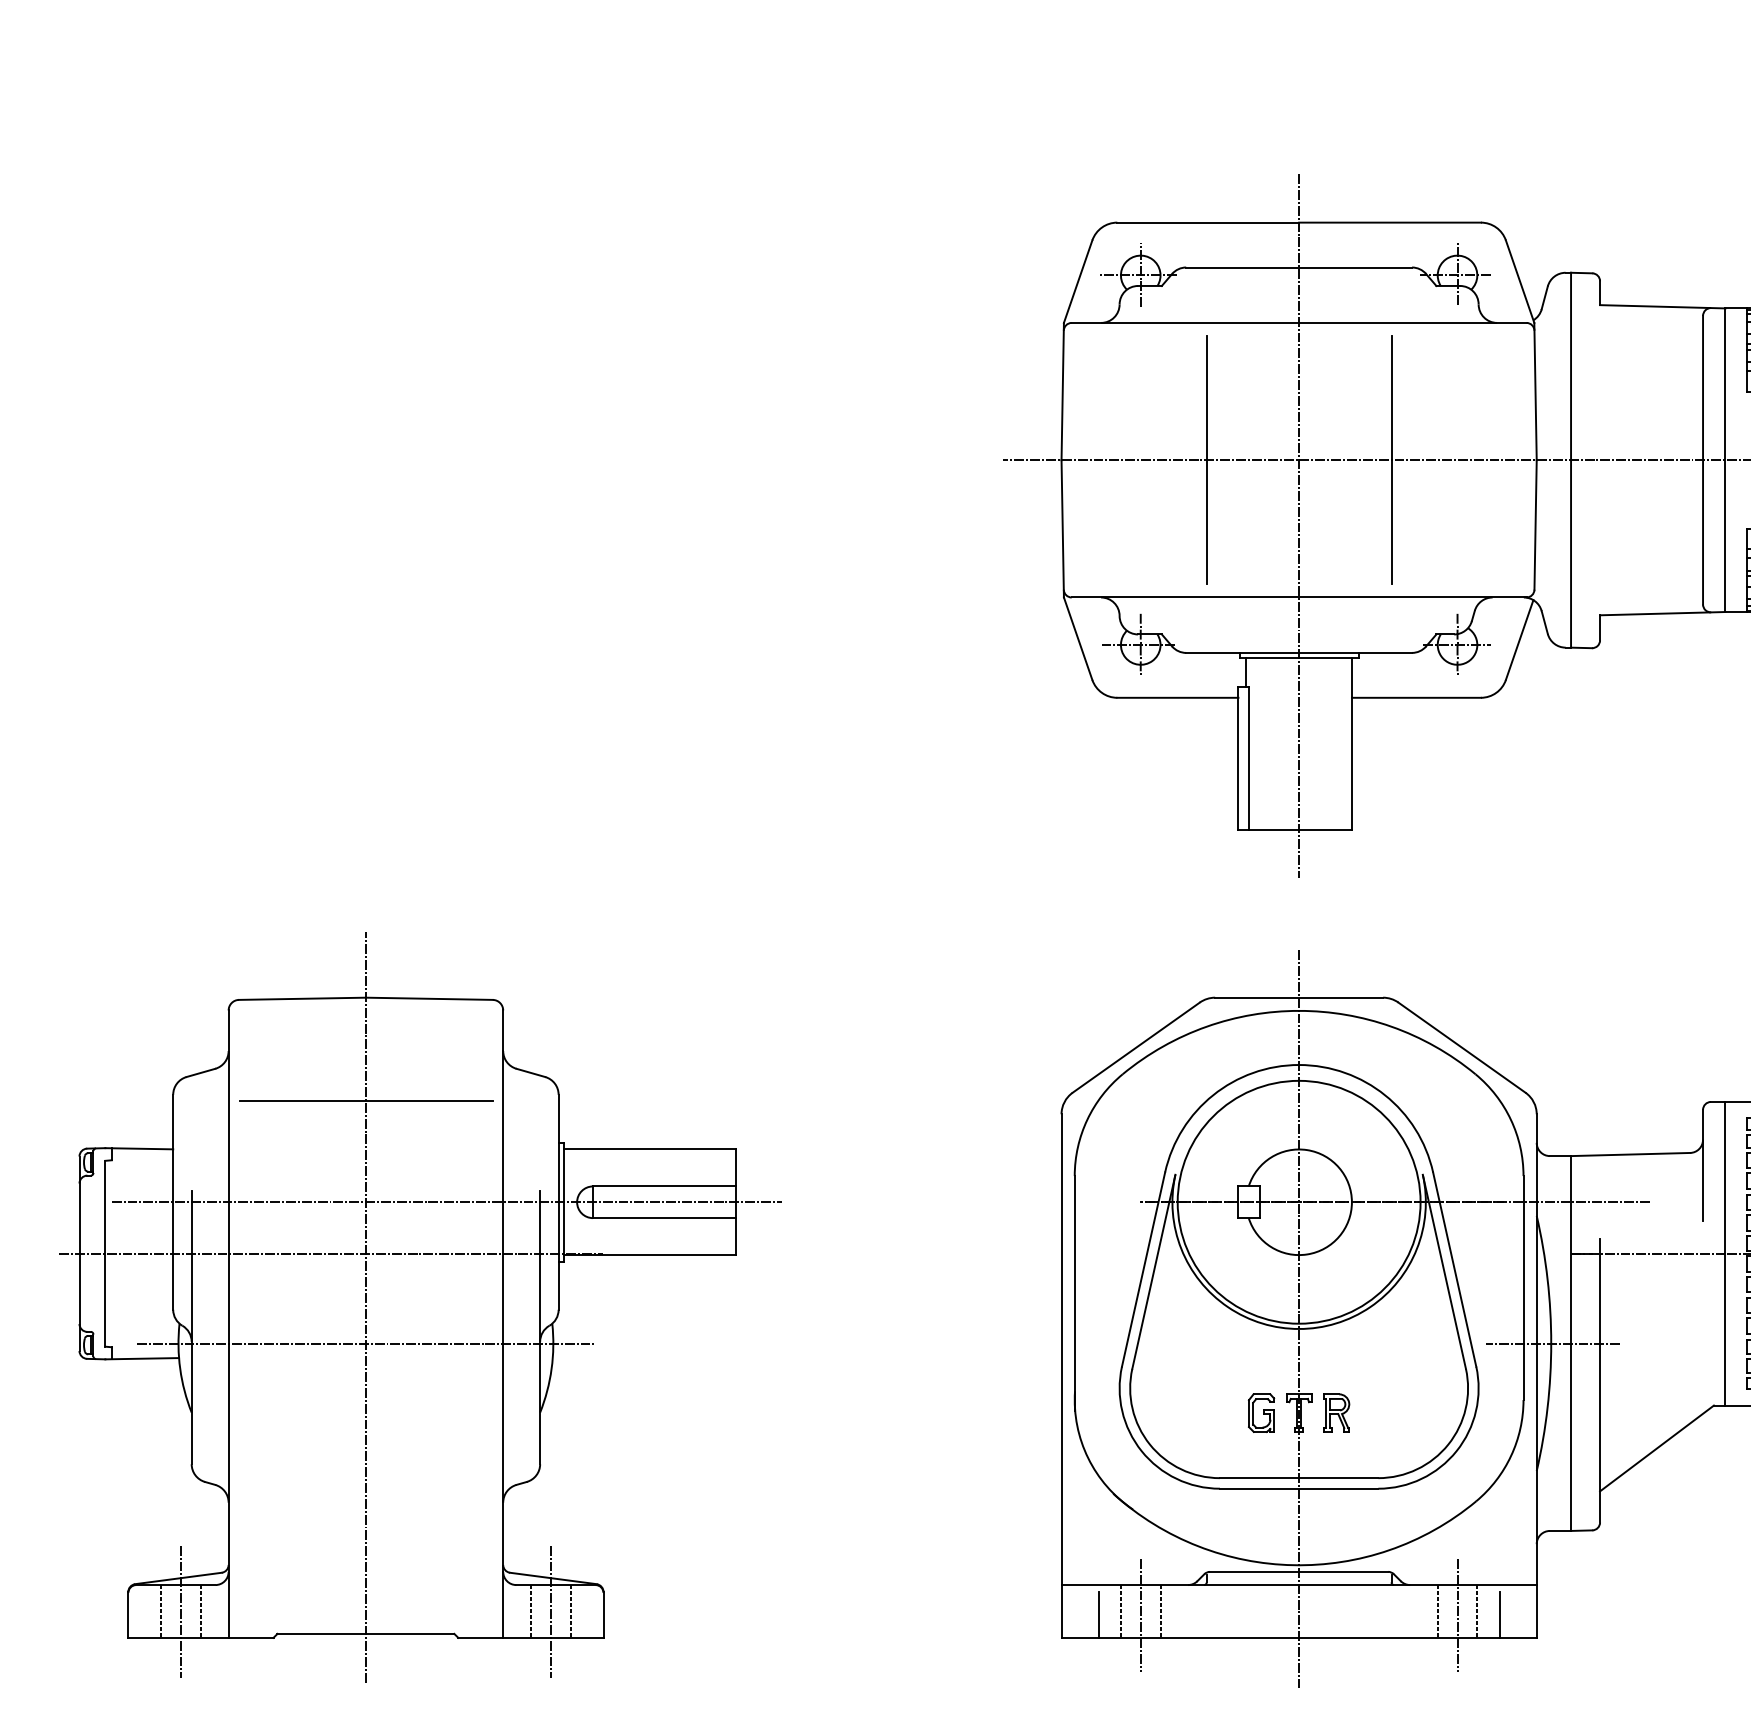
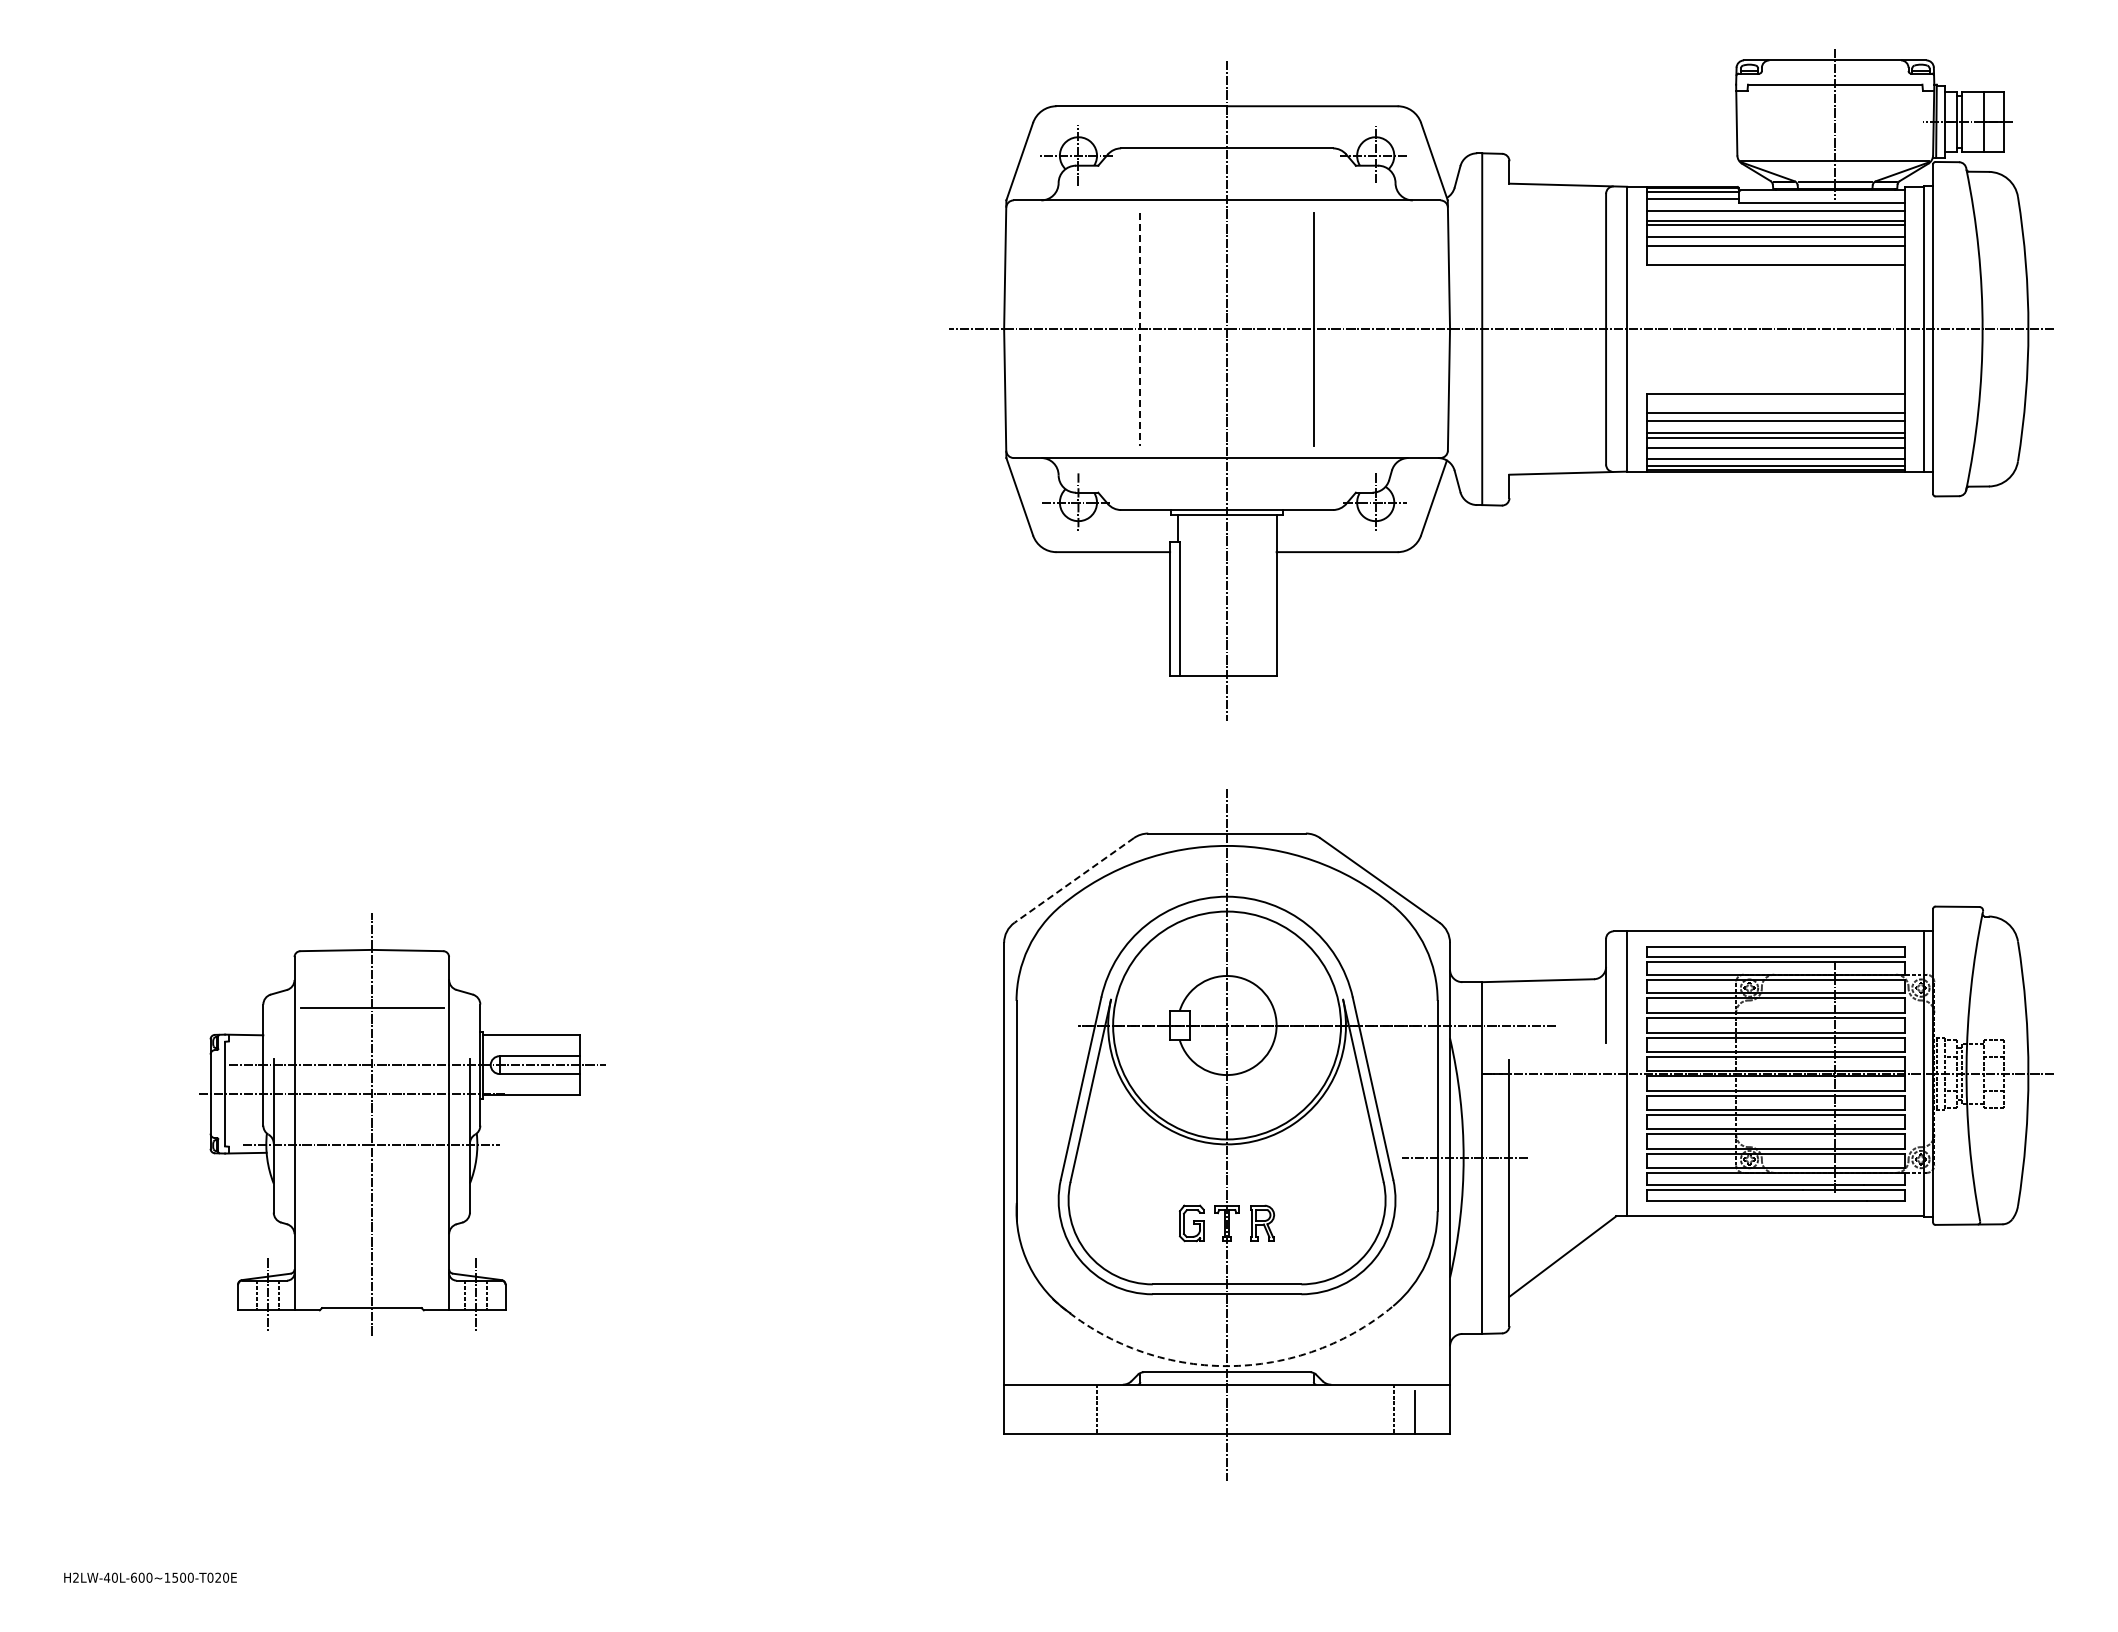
line: (1206, 460) -> (1140, 329), solid -> dashed
line: (1135, 1047) -> (1073, 880), solid -> dashed
part: (420, 1307) -> (402, 1124), size x0.6
arc: (1293, 1565) -> (1221, 1366), solid -> dashed
line: (1120, 1611) -> (1059, 1409), removed
line: (1438, 1611) -> (1357, 1409), removed
line: (1098, 1614) -> (1038, 1412), removed
line: (1140, 1615) -> (1078, 1413), removed
line: (1457, 1615) -> (1375, 1413), removed

